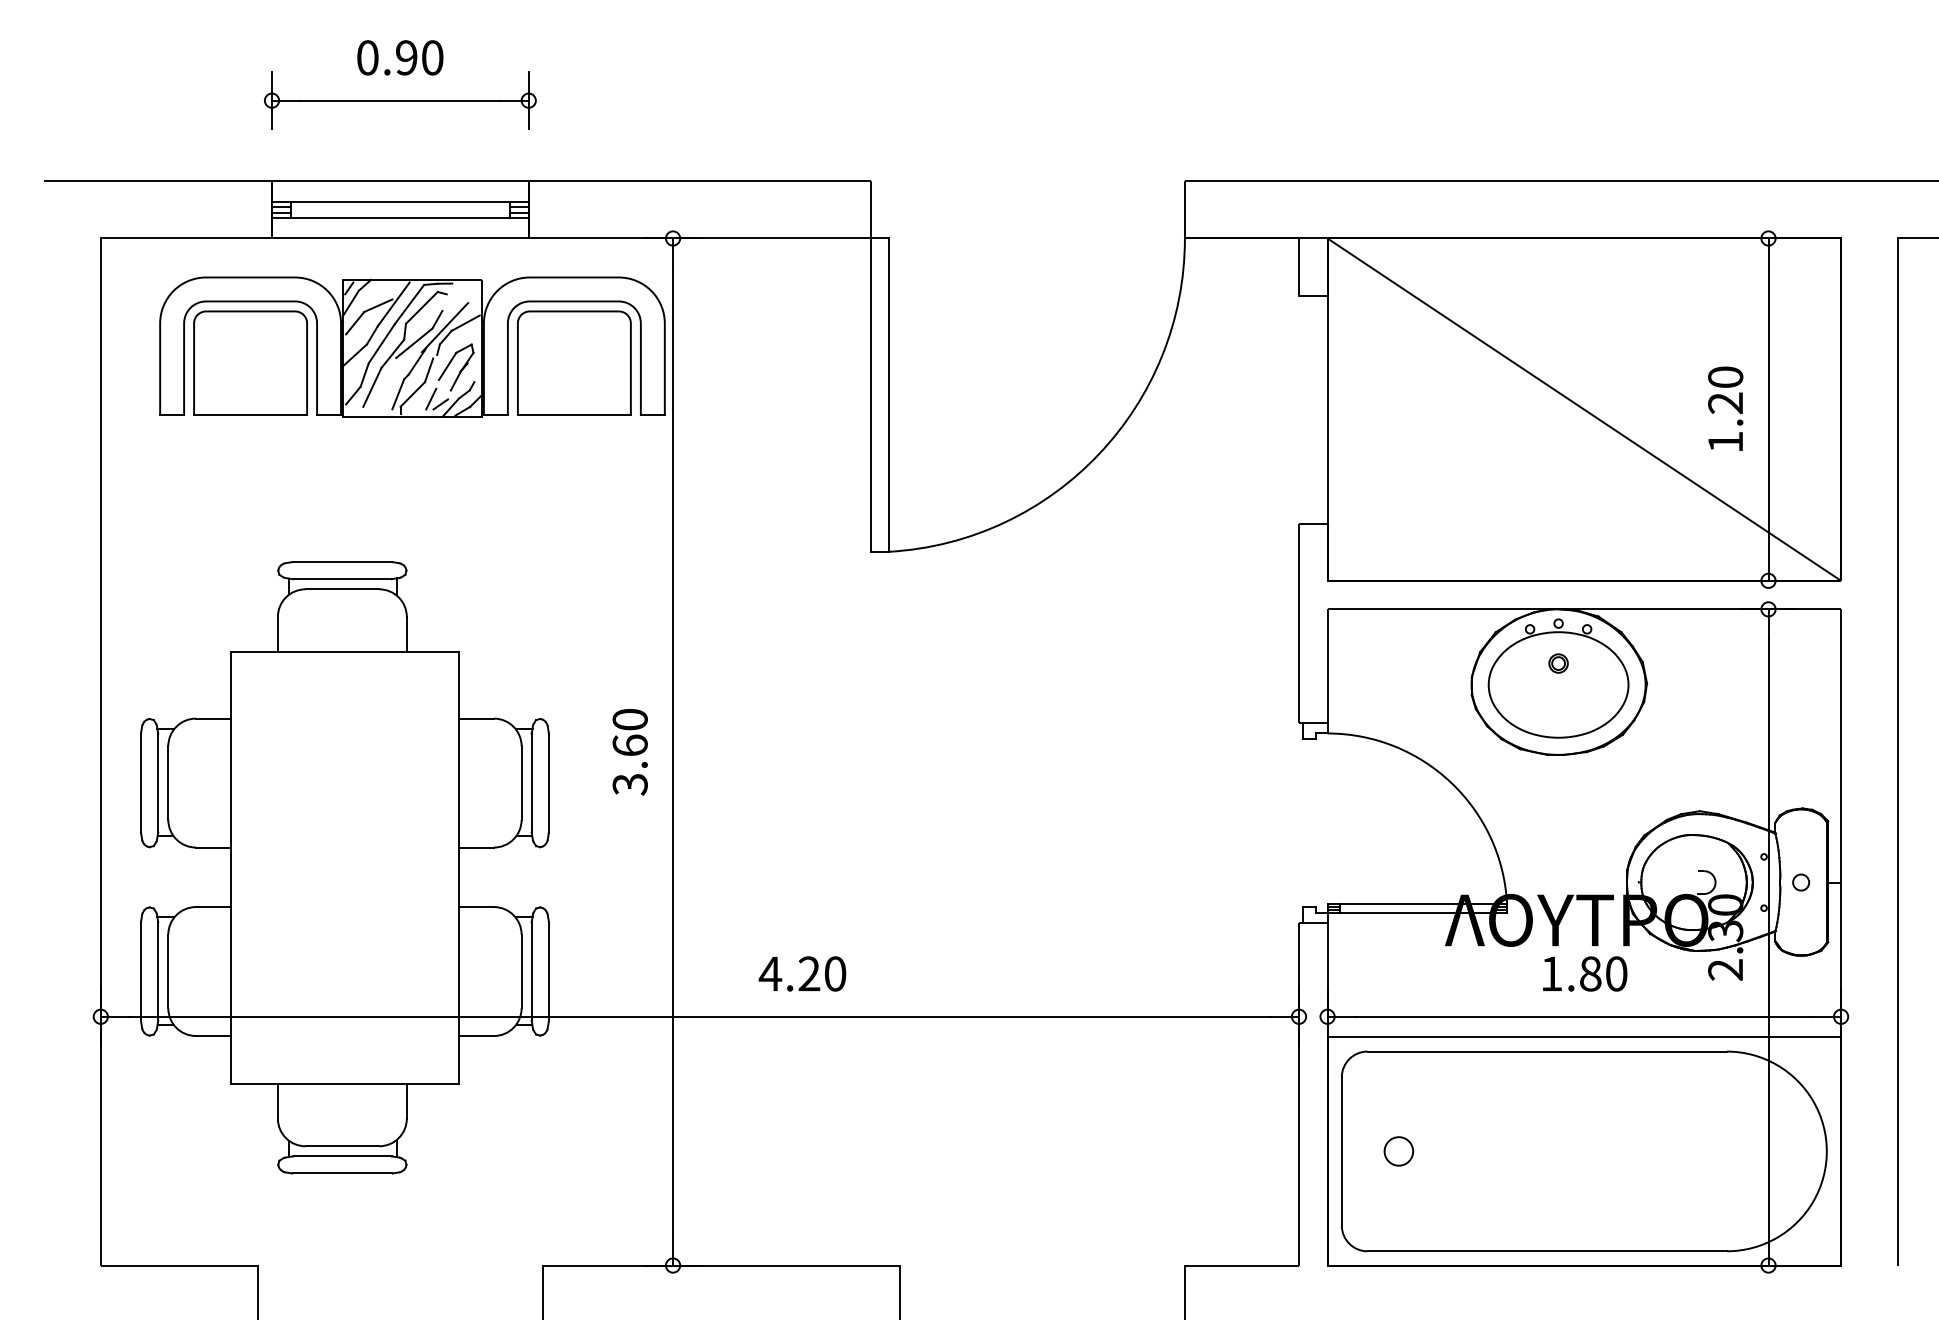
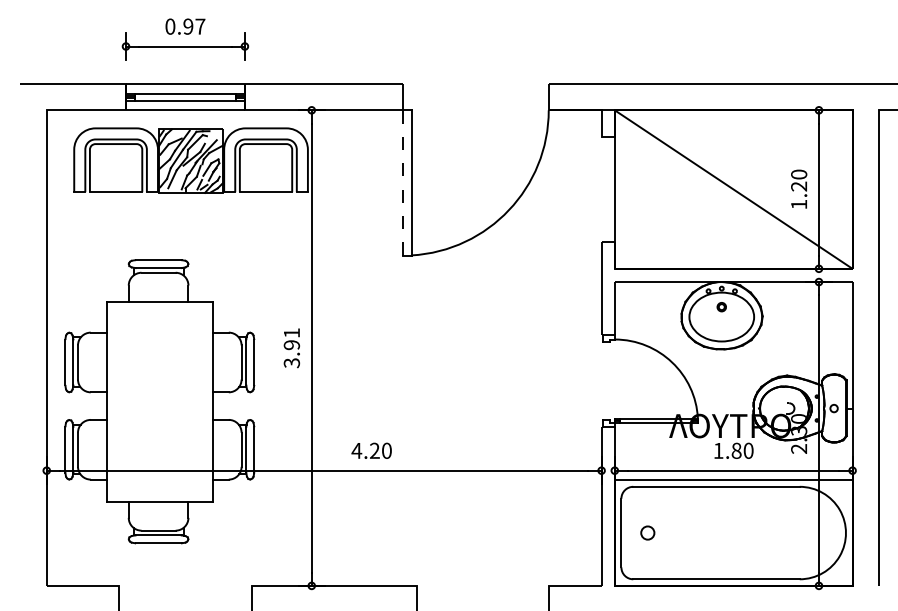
text: (432, 57) -> (200, 26), 0.90 -> 0.97
line: (871, 394) -> (403, 182), solid -> dashed
text: (629, 733) -> (291, 339), 3.60 -> 3.91

